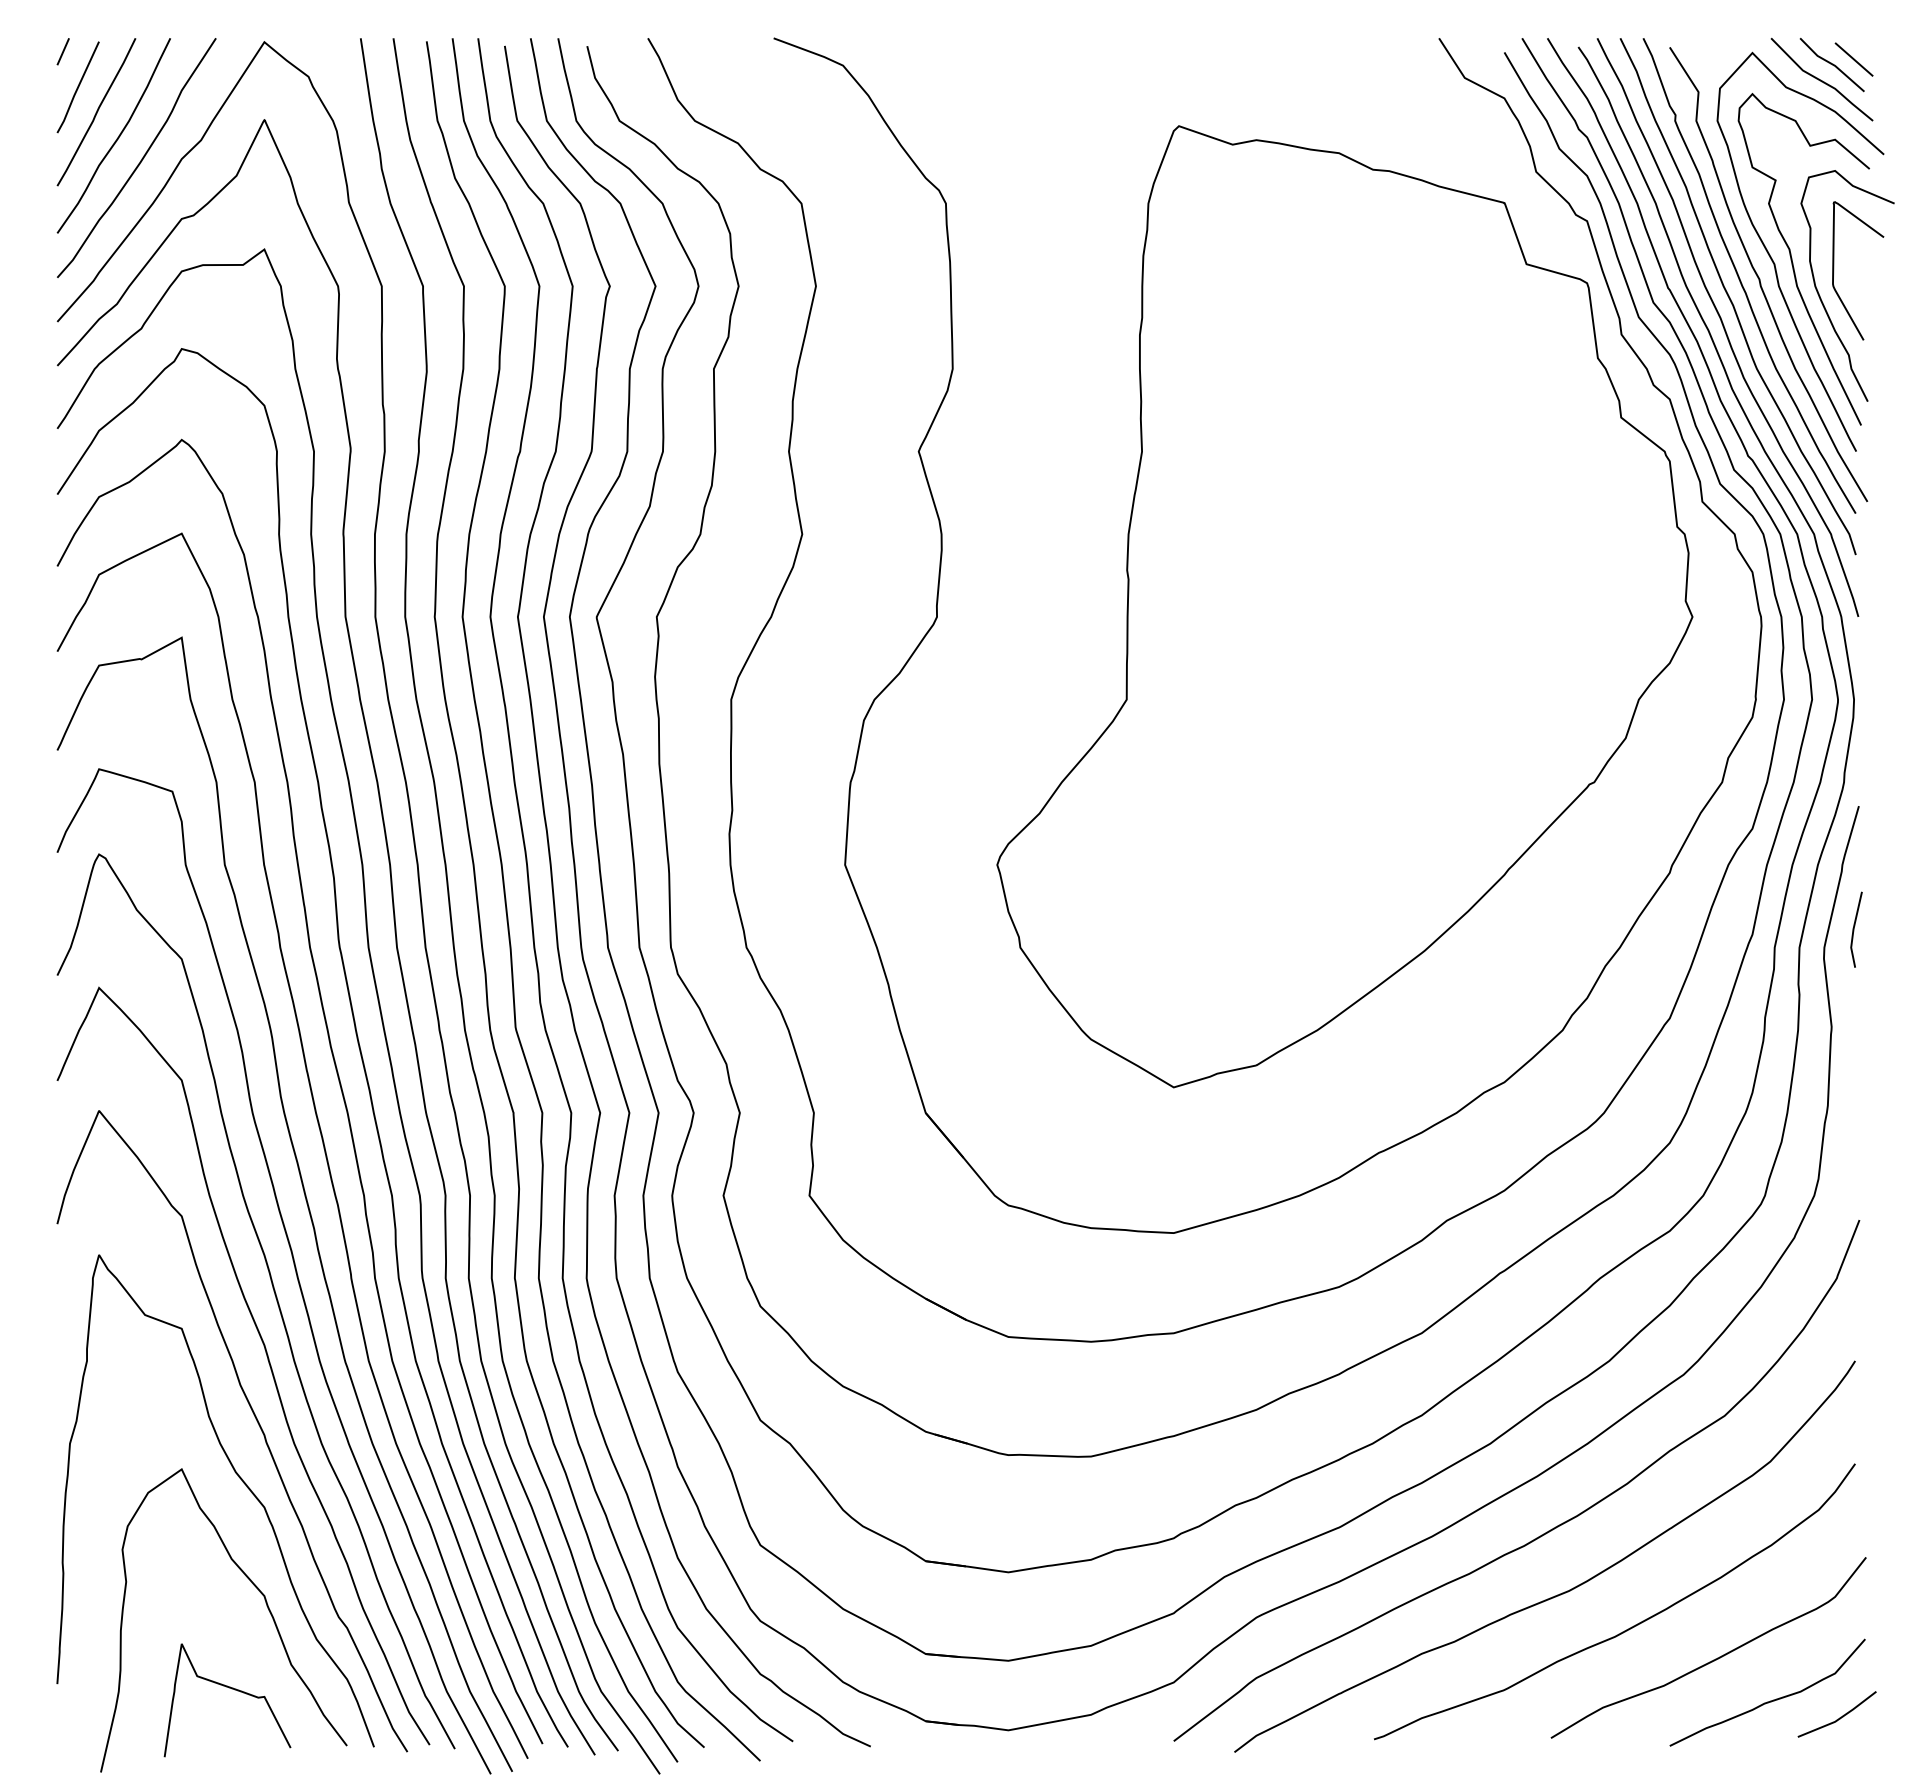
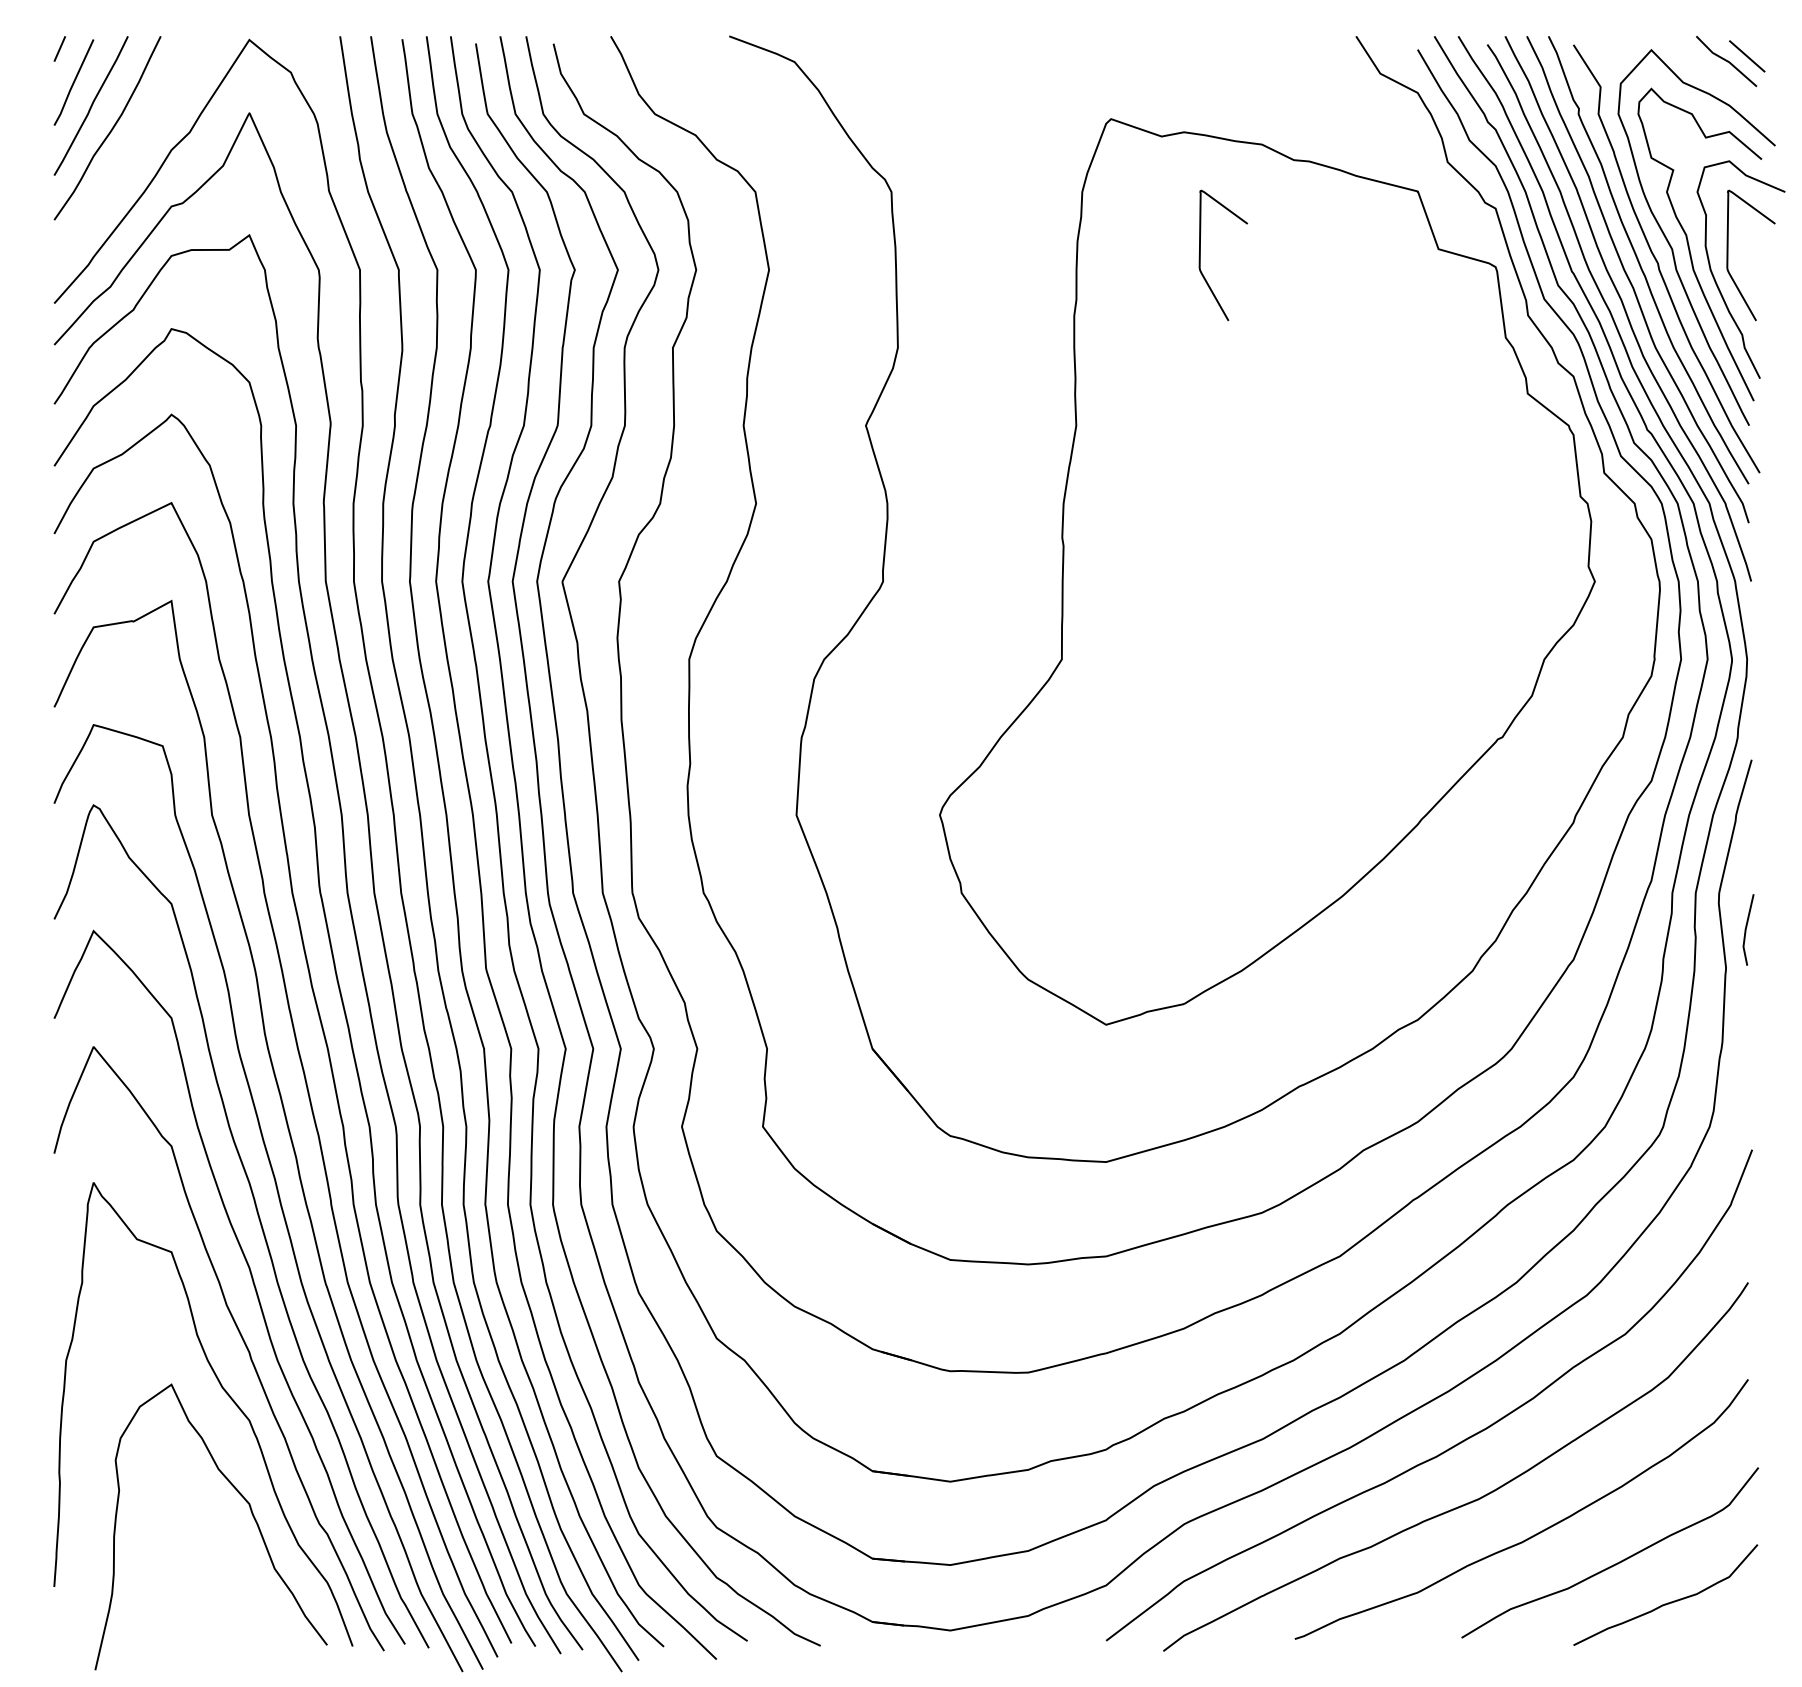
line: (1820, 79) -> (1715, 75), removed
curve: (140, 160) -> (132, 151), removed
curve: (1274, 270) -> (1201, 255), added
line: (1854, 929) -> (1746, 929), moved
curve: (232, 1689) -> (219, 1592), removed
line: (1839, 1717) -> (1733, 1618), removed

